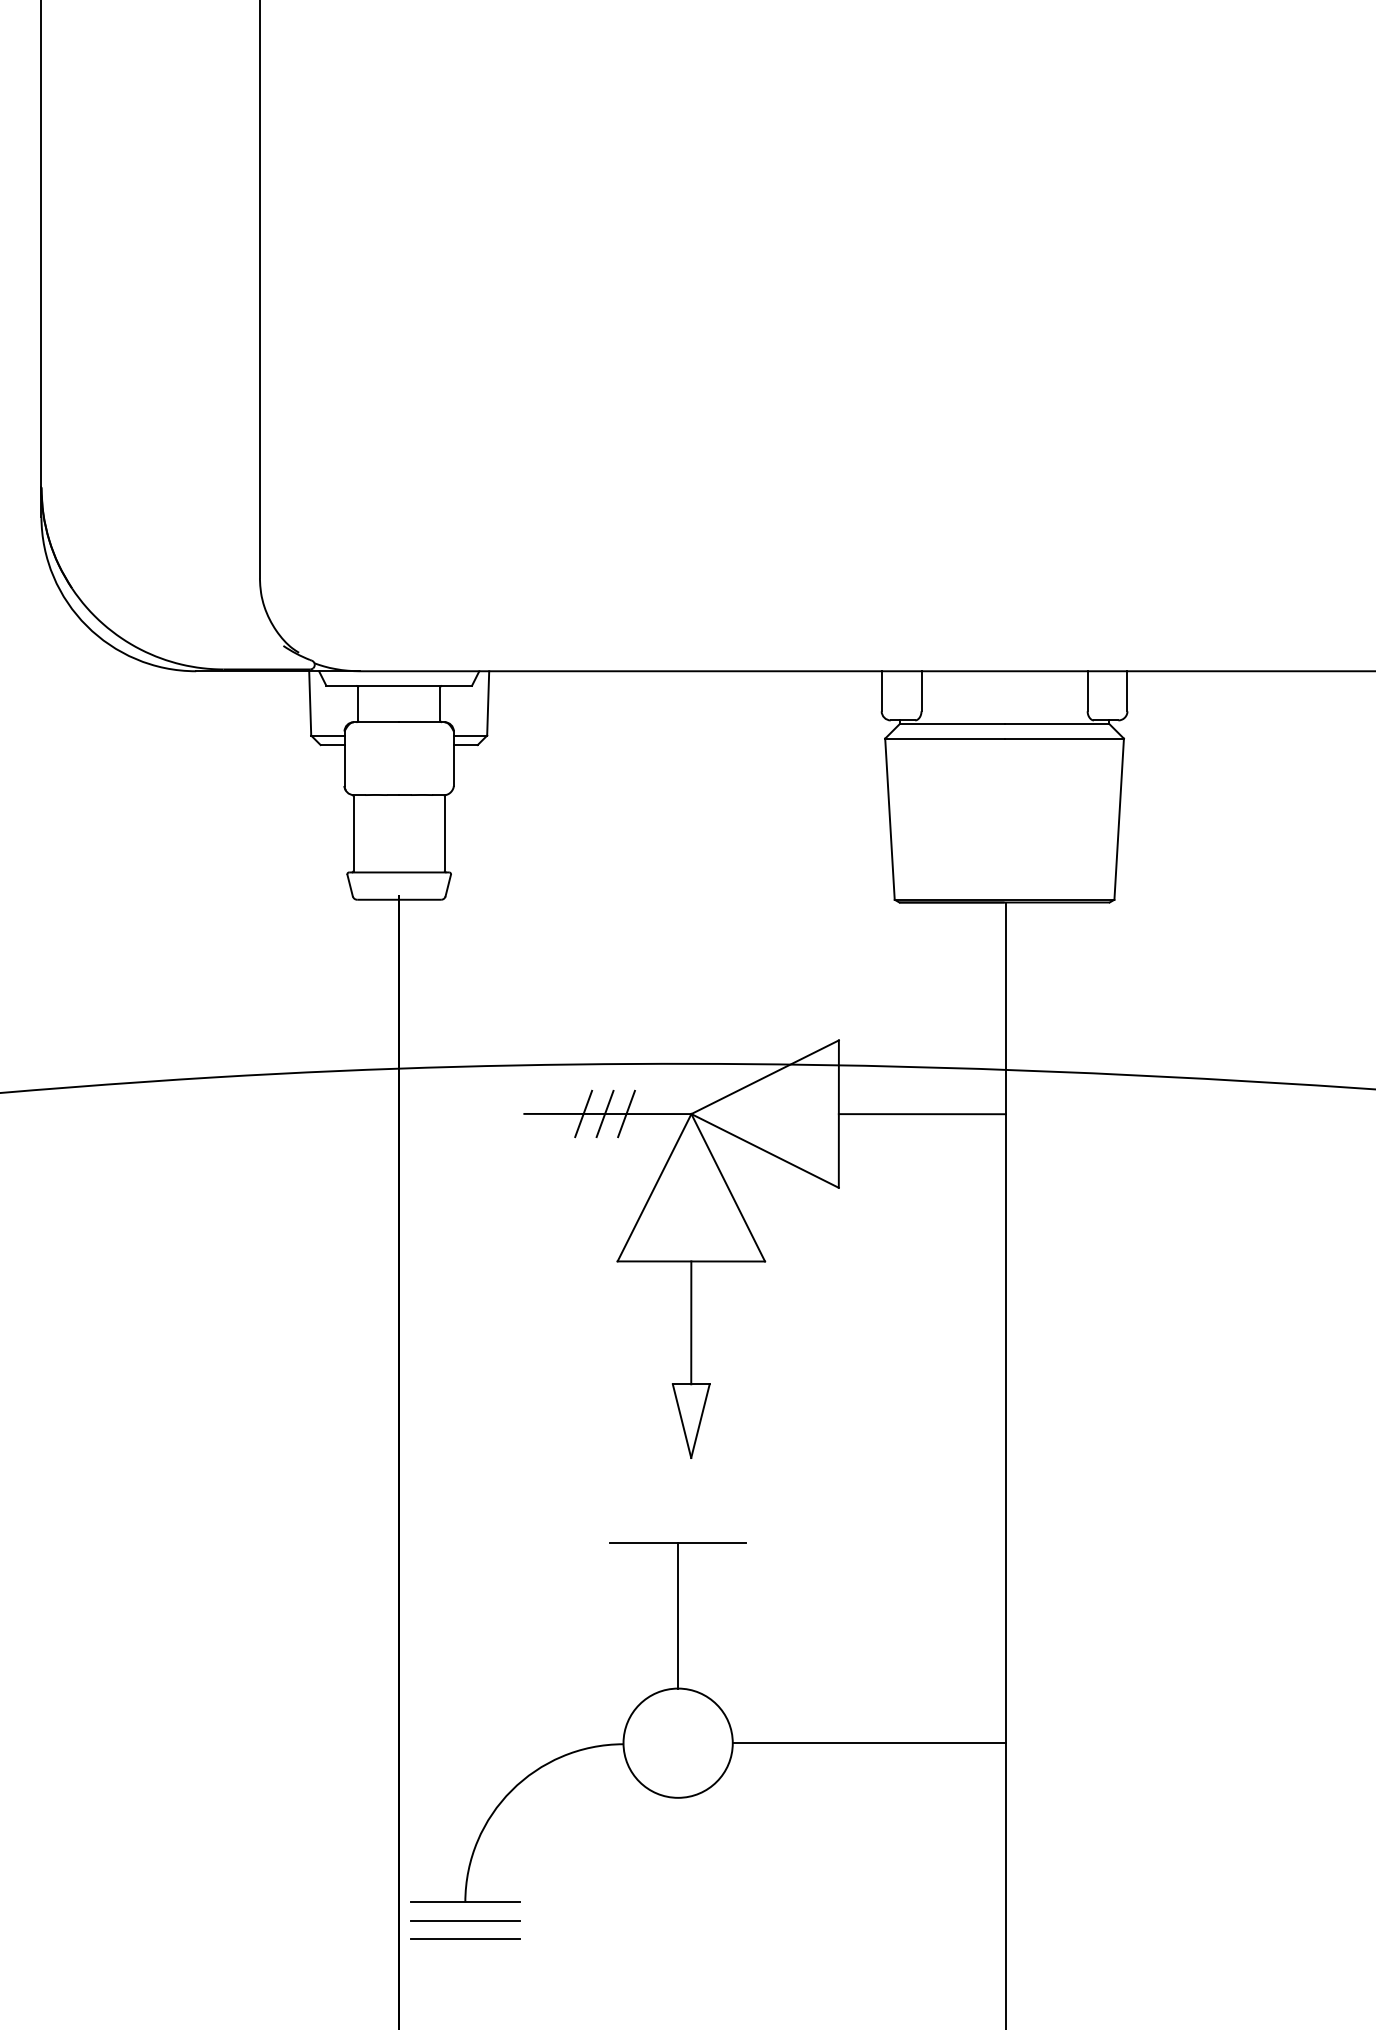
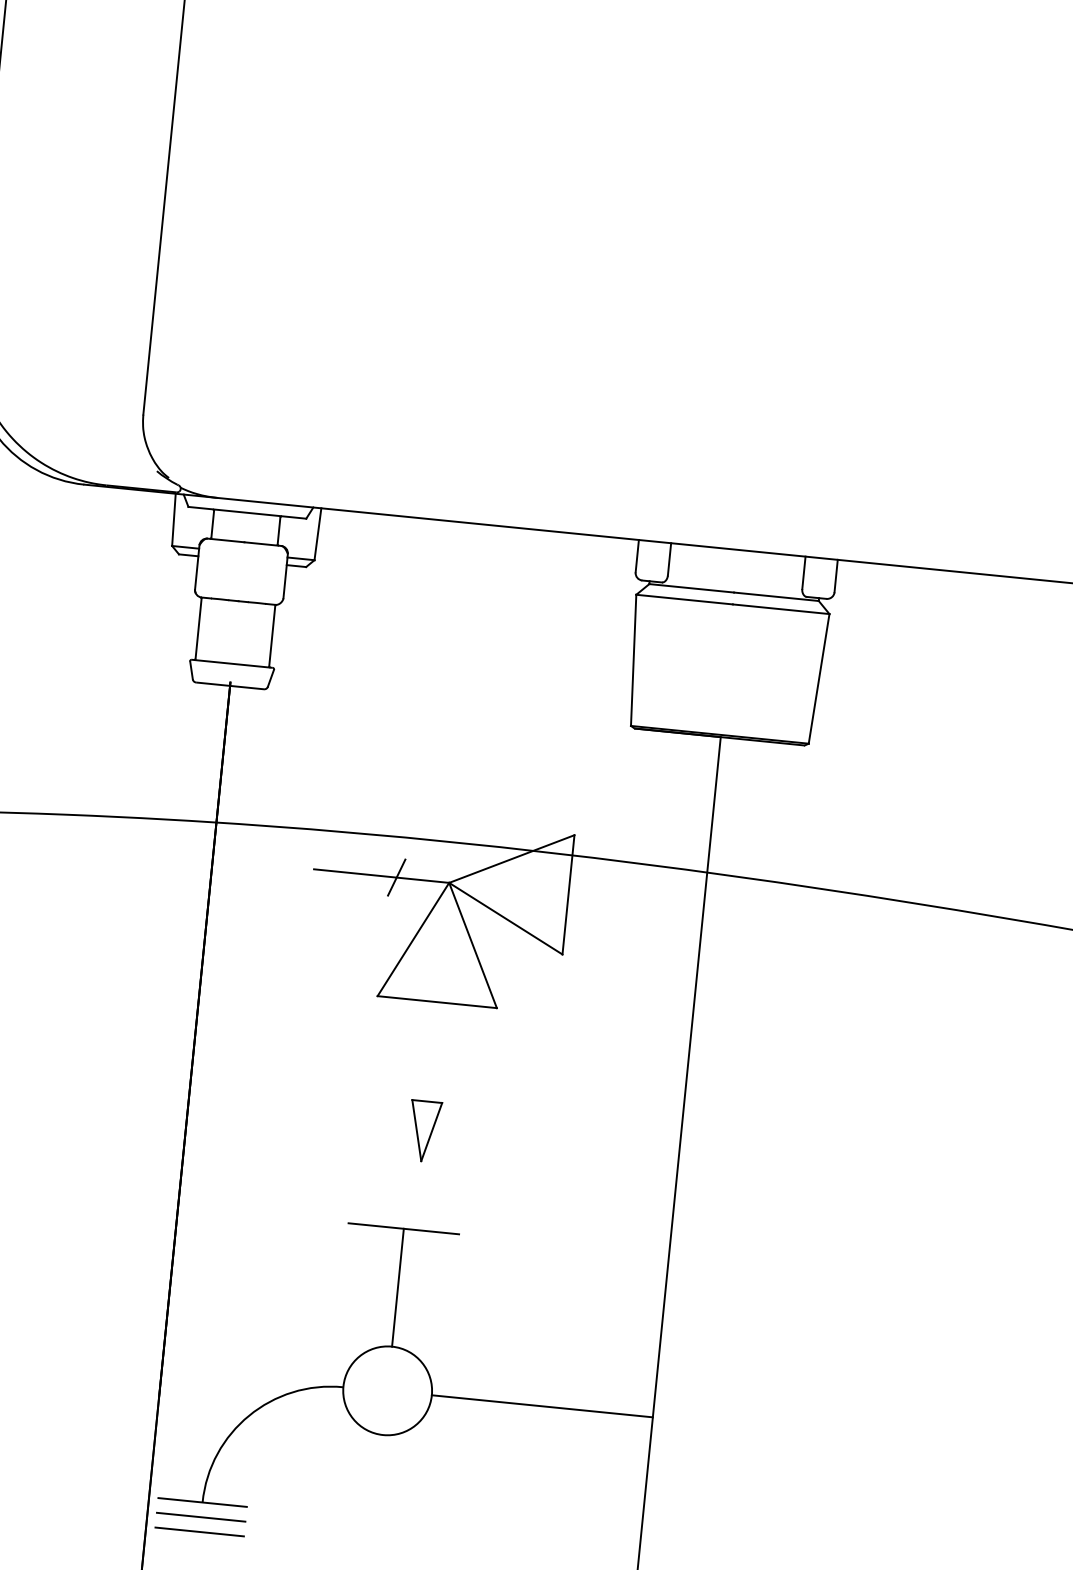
line: (583, 1113) -> (361, 873), removed
line: (604, 1113) -> (378, 875), removed
line: (921, 1114) -> (635, 901), removed
line: (691, 1322) -> (432, 1051), removed

